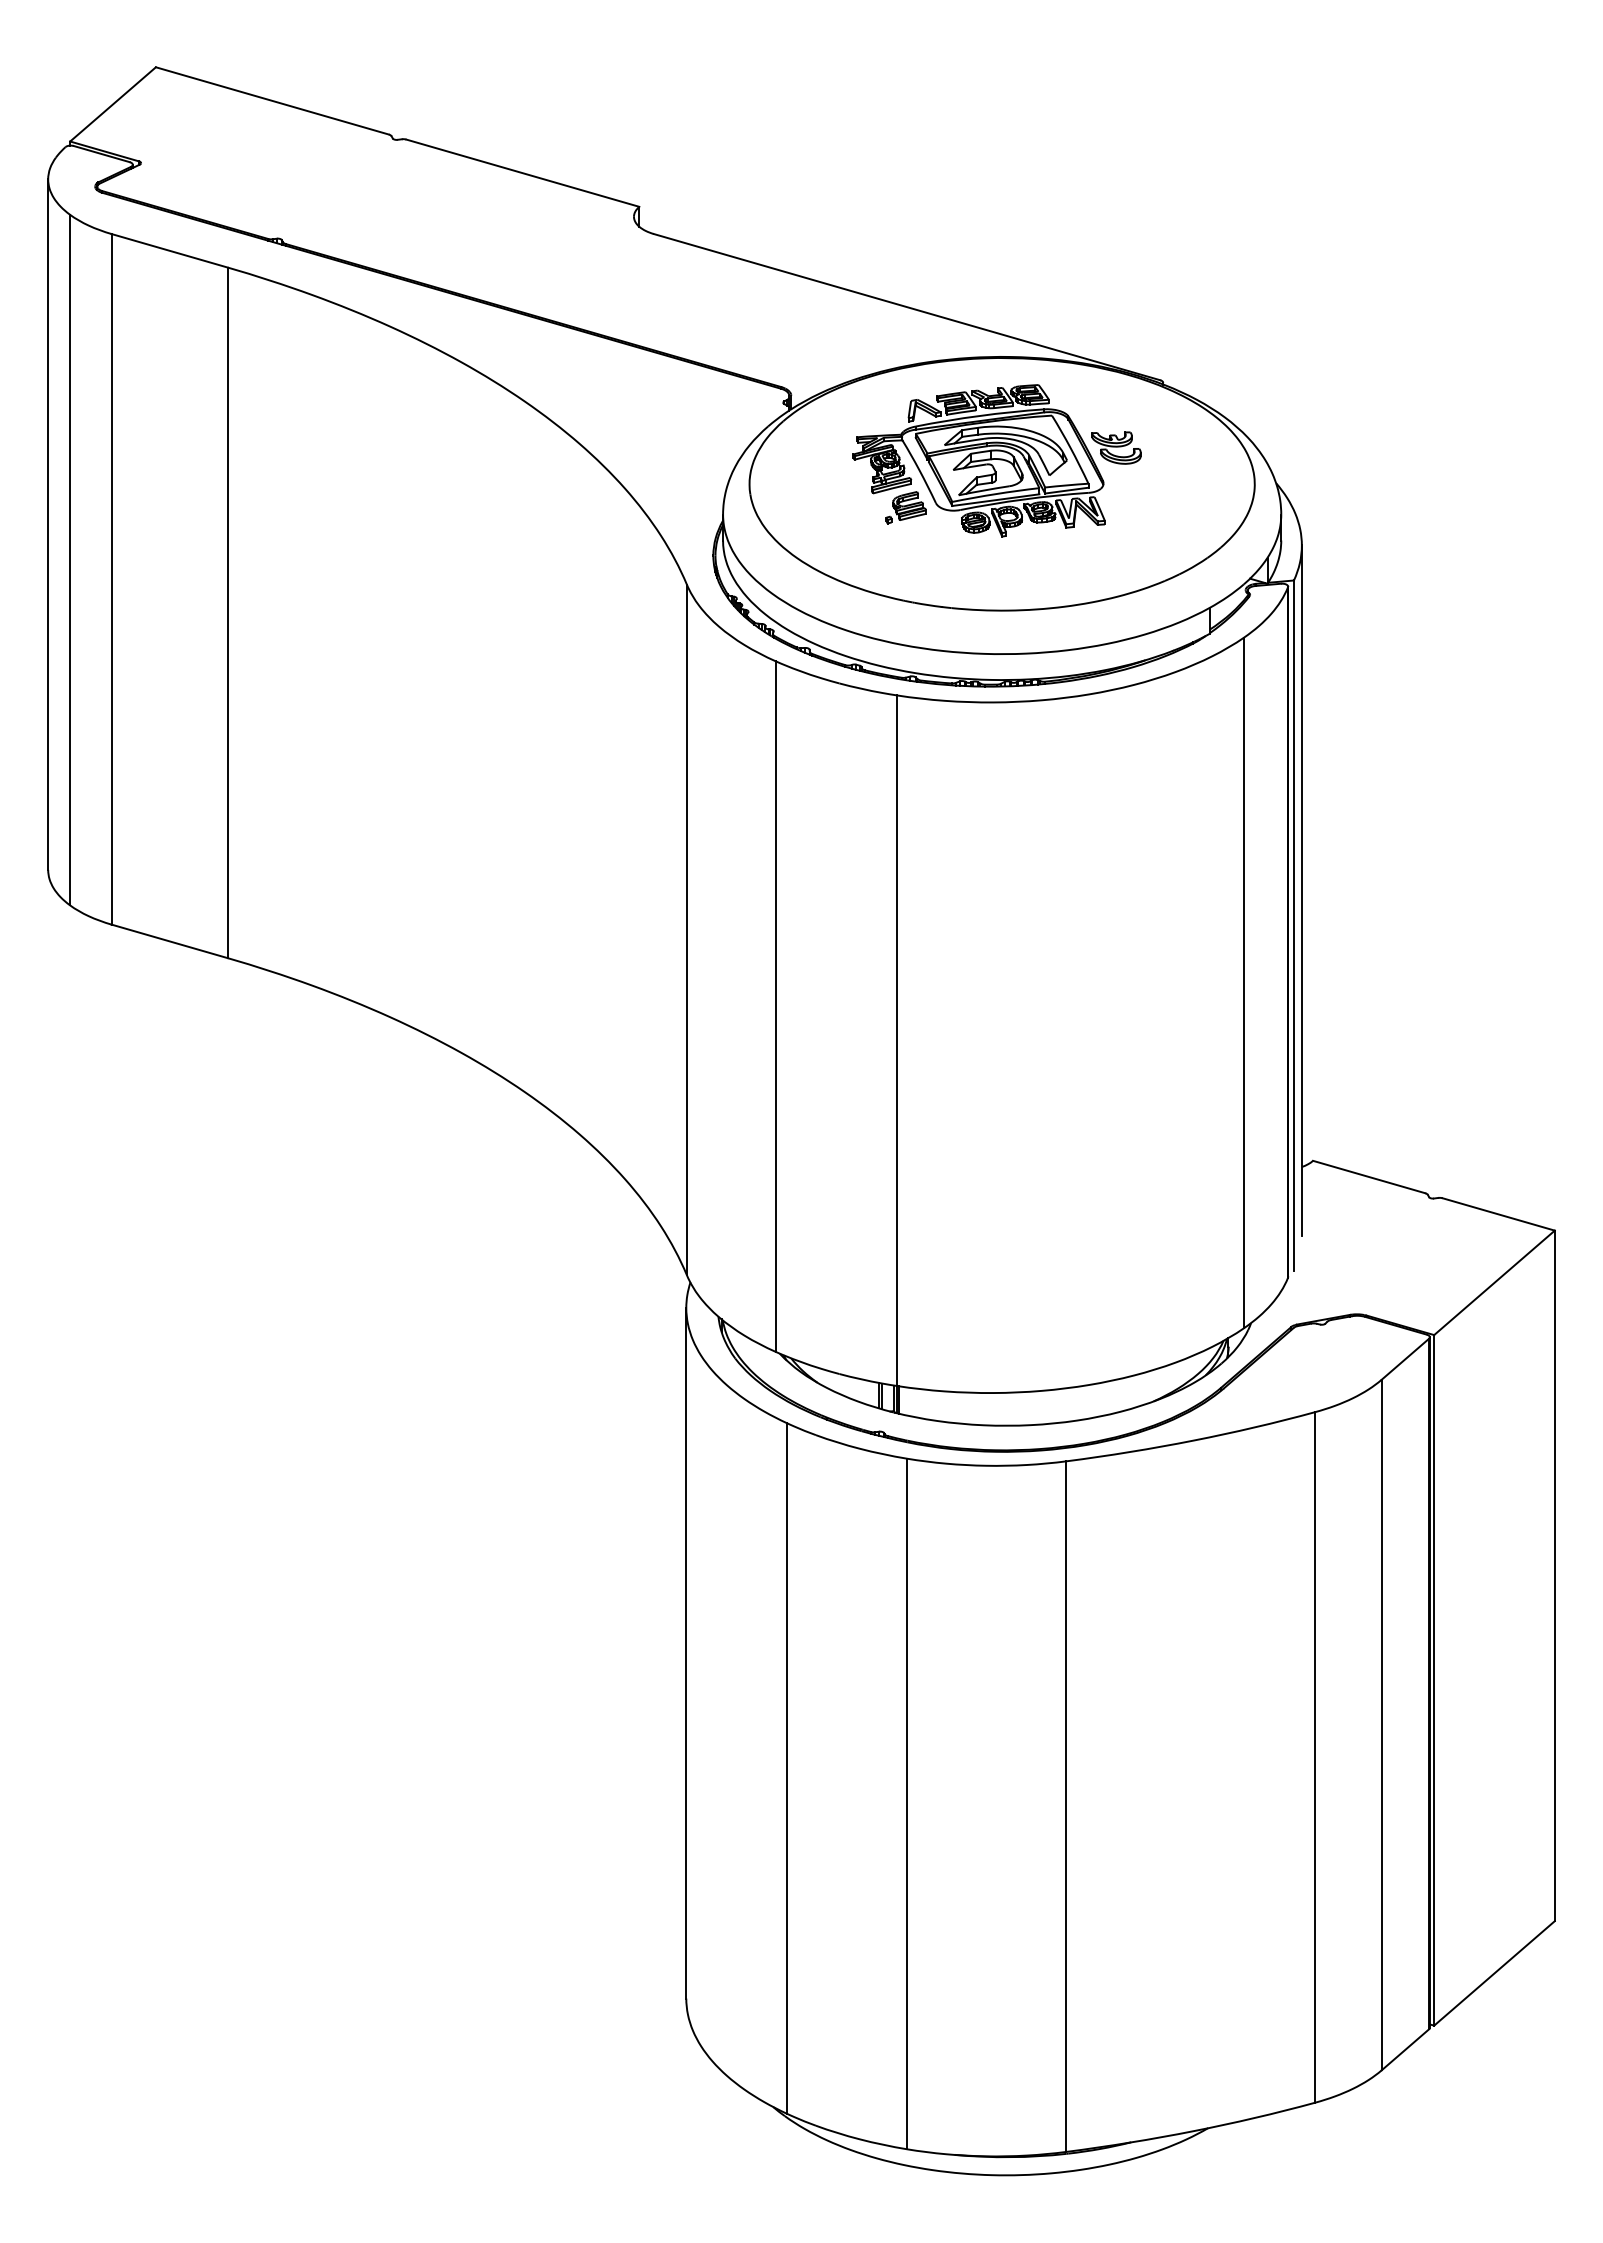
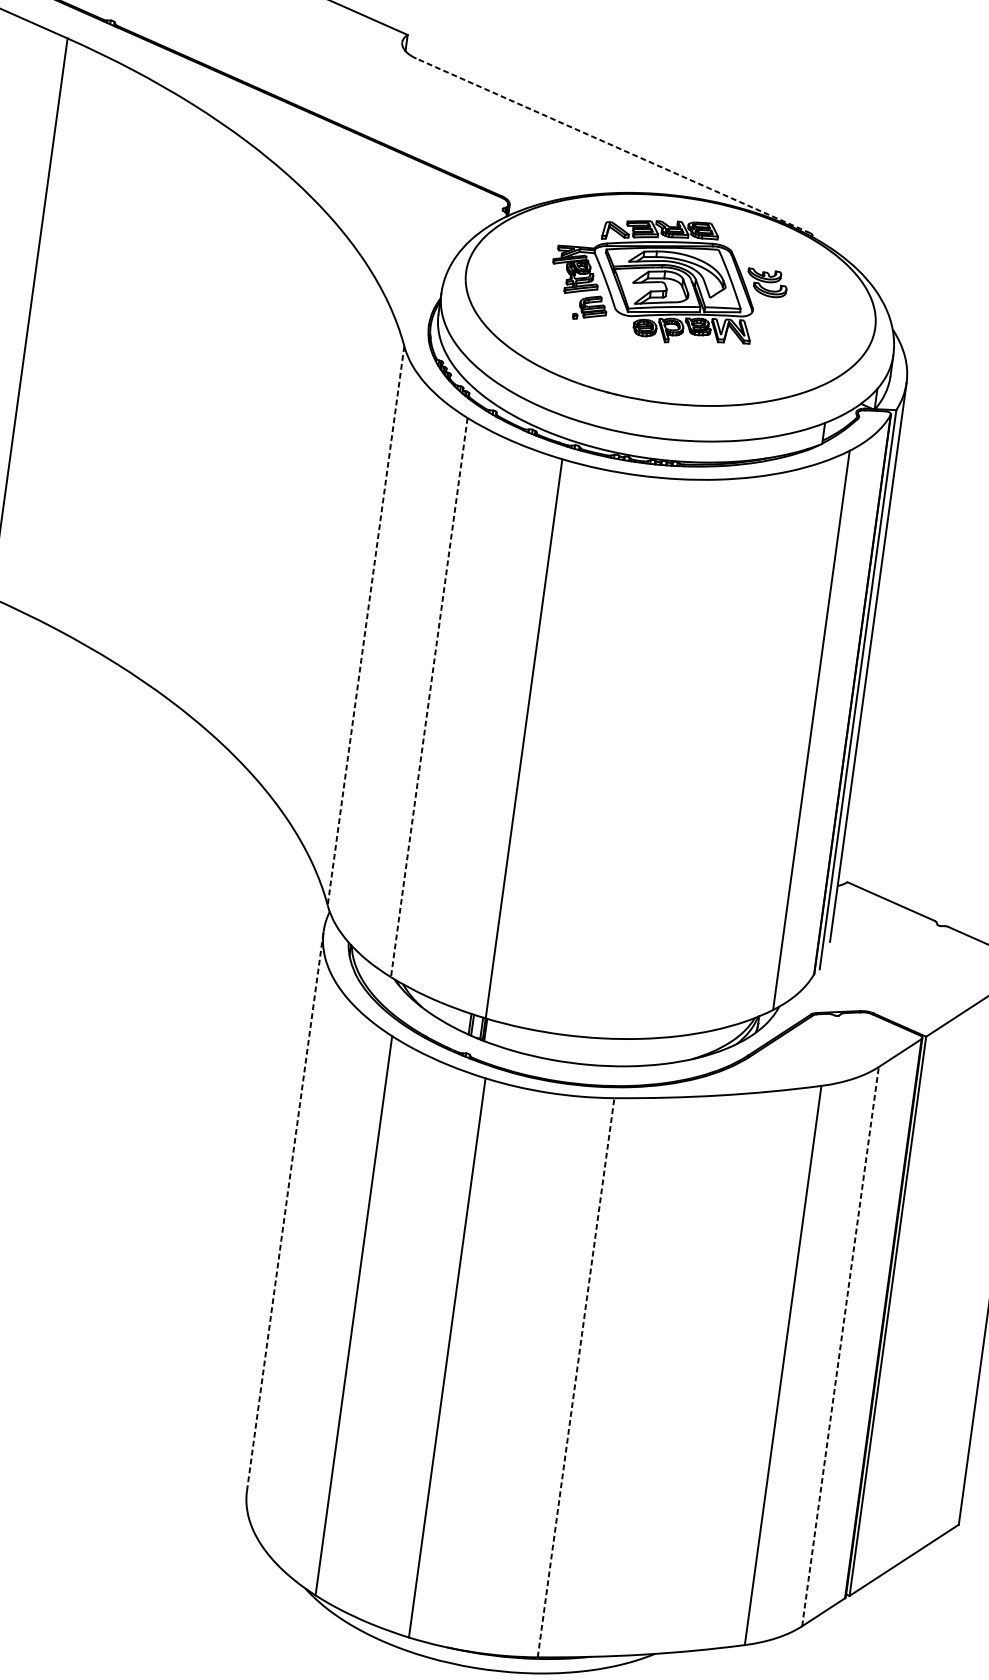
line: (906, 307) -> (612, 146), solid -> dashed
line: (686, 930) -> (365, 626), solid -> dashed
line: (775, 1007) -> (429, 698), solid -> dashed
line: (686, 1652) -> (285, 1210), solid -> dashed
line: (1381, 1724) -> (840, 1346), solid -> dashed
line: (1066, 1806) -> (576, 1377), solid -> dashed

